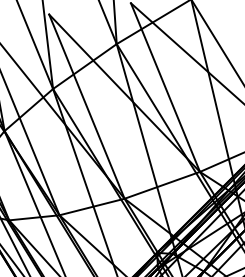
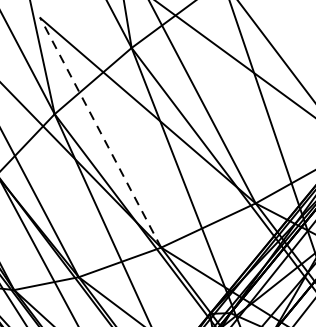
line: (86, 106) -> (100, 132), solid -> dashed

